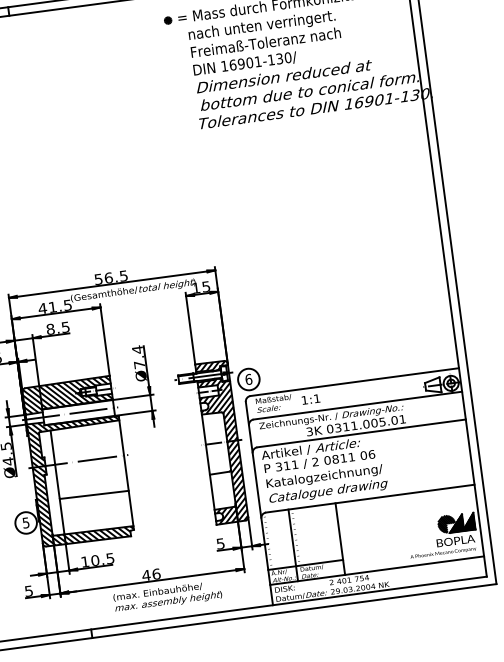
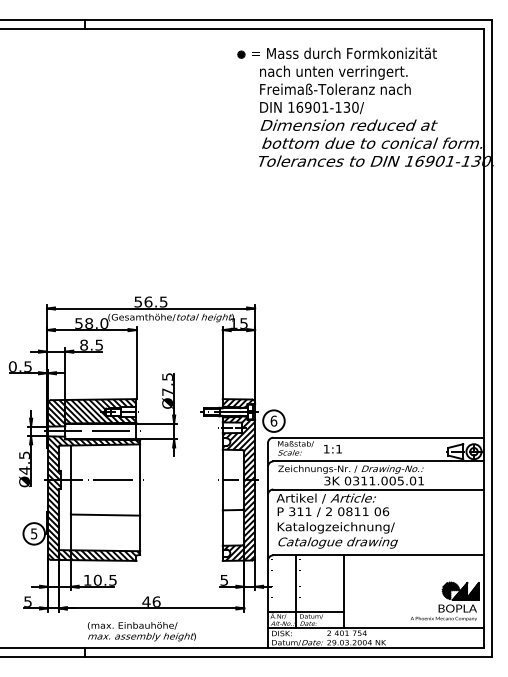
text: (55, 306) -> (91, 323), 41.5 -> 58.0
text: (137, 349) -> (167, 376), Ø7.4 -> Ø7.5
text: (167, 596) -> (141, 631), moved

